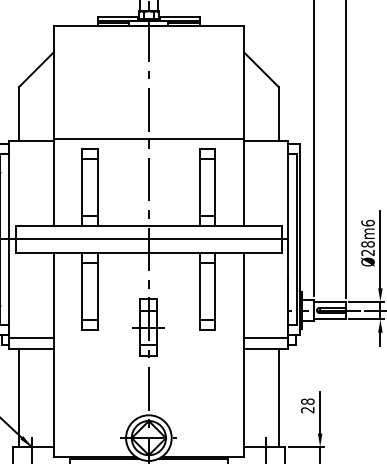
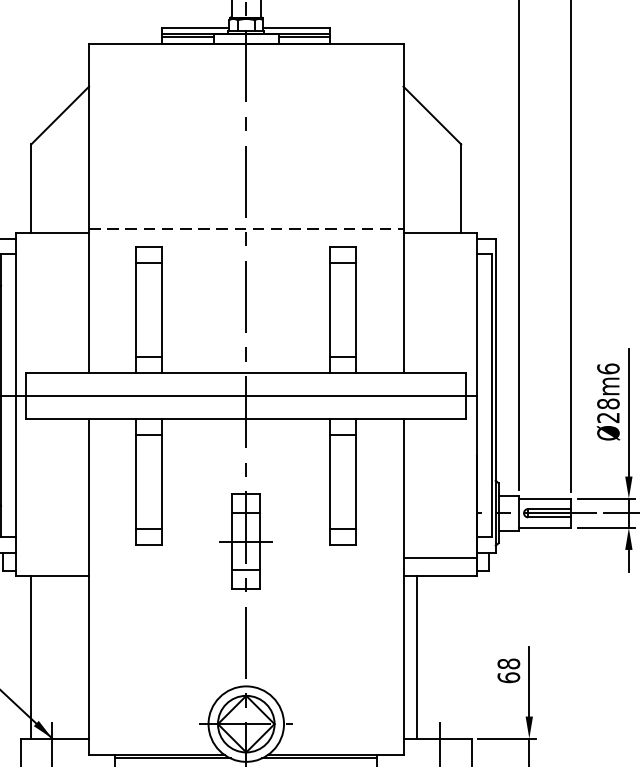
line: (149, 138) -> (247, 228), solid -> dashed
line: (31, 337) -> (52, 557), removed
line: (278, 397) -> (415, 656), moved
text: (307, 409) -> (508, 676), 28 -> 68

